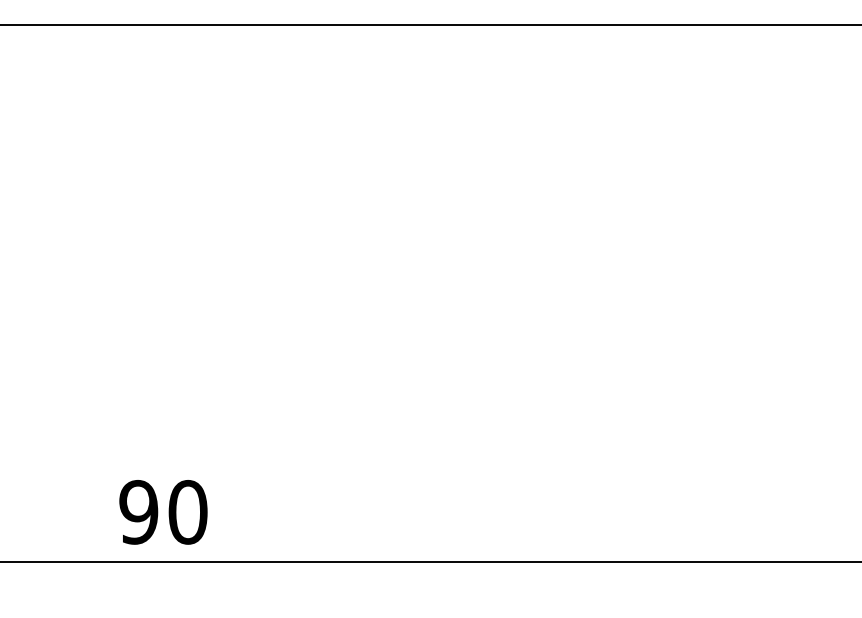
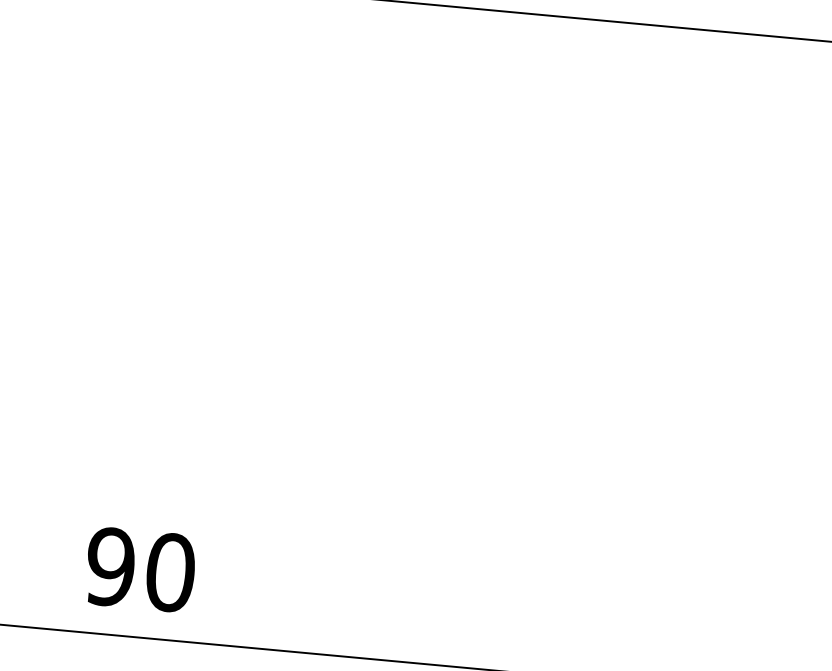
text: (163, 512) -> (140, 570), moved

